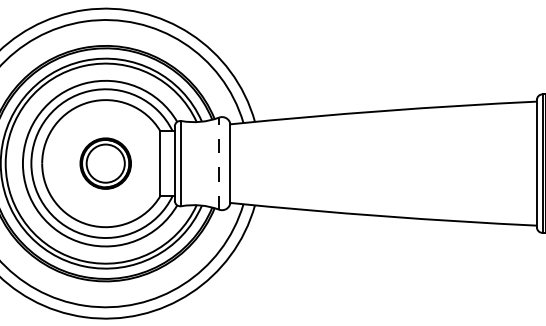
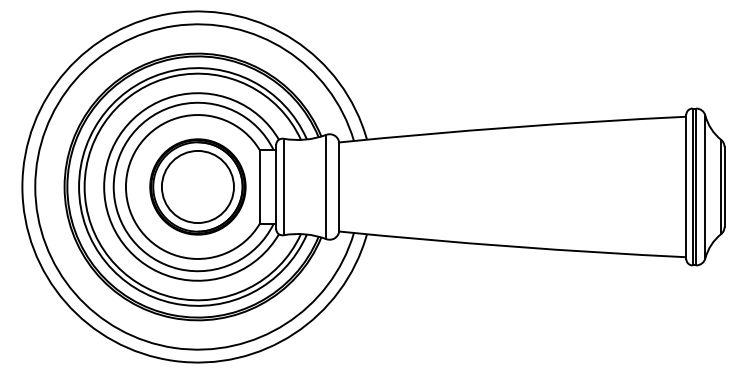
part: (105, 163) -> (197, 186), size x1.67
line: (219, 163) -> (326, 186), dashed -> solid

